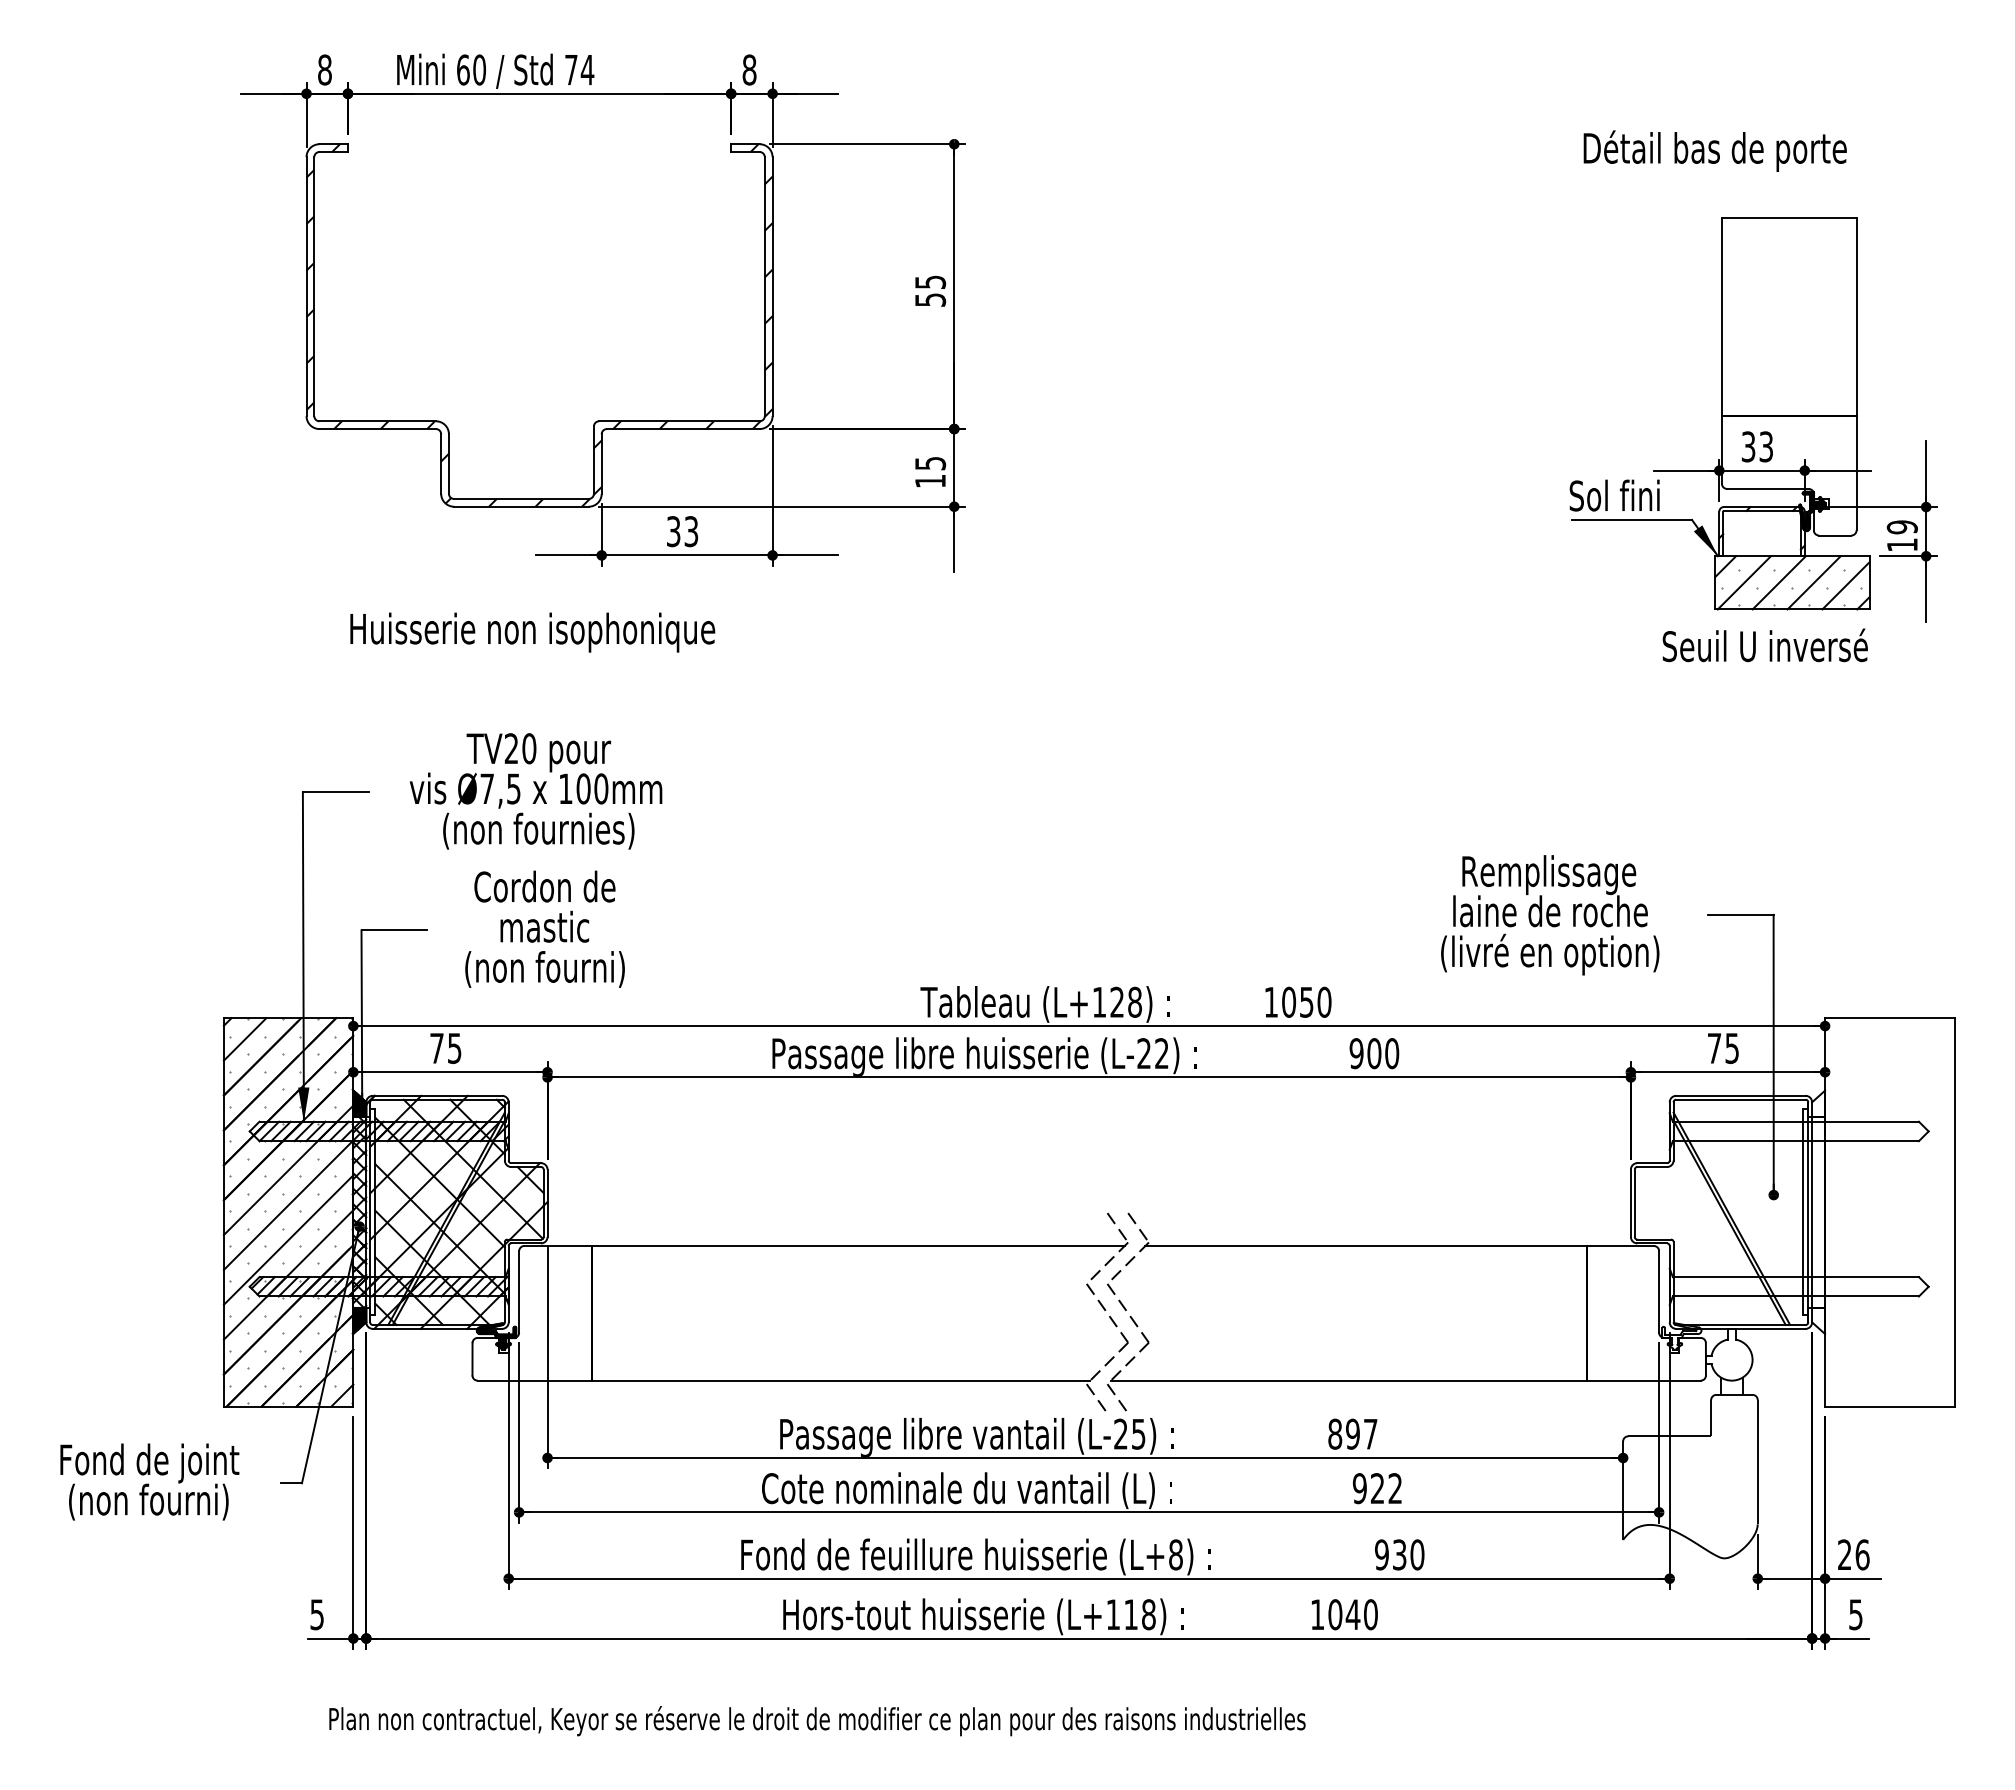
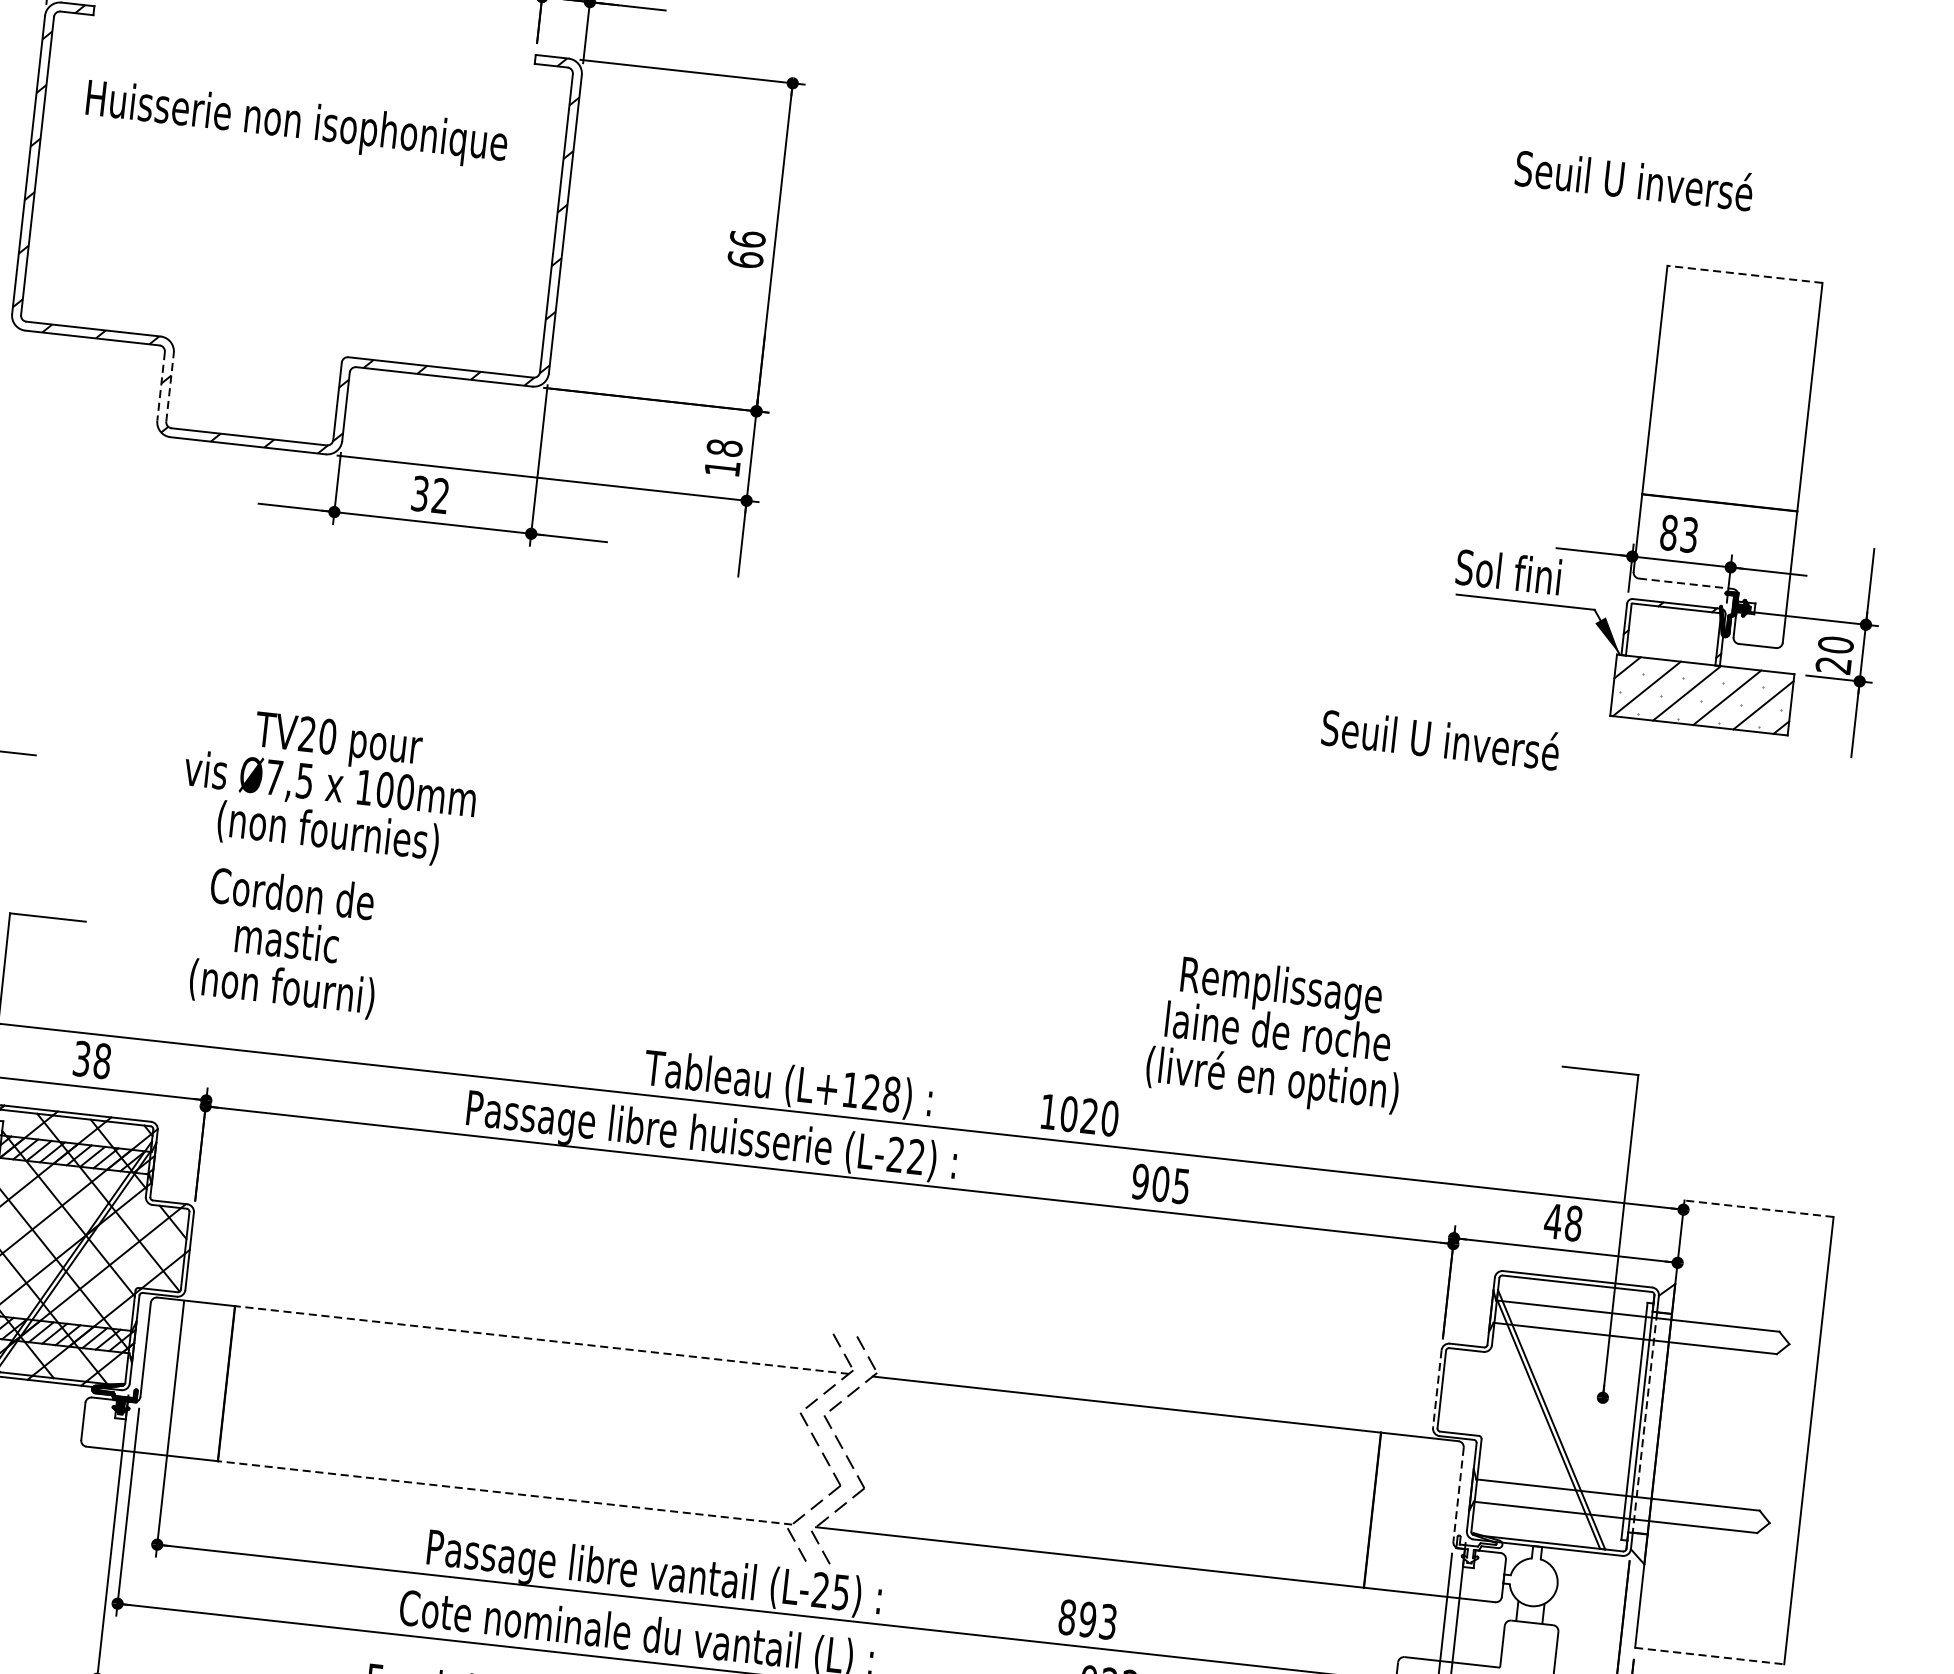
text: (1714, 150) -> (1667, 187), Détail bas de porte -> Seuil U inversé
line: (1788, 217) -> (1744, 273), solid -> dashed
text: (930, 290) -> (746, 248), 55 -> 66
text: (1748, 446) -> (1669, 532), 33 -> 83
text: (930, 463) -> (724, 447), 15 -> 18
line: (441, 464) -> (161, 386), solid -> dashed
line: (448, 464) -> (169, 387), solid -> dashed
line: (1767, 488) -> (1685, 583), solid -> dashed
text: (691, 531) -> (440, 495), 33 -> 32
text: (1901, 535) -> (1833, 654), 19 -> 20
text: (532, 632) -> (296, 124), moved
text: (1764, 645) -> (1439, 739), moved
text: (535, 791) -> (329, 786), moved
text: (1550, 915) -> (1277, 1035), moved
text: (544, 928) -> (286, 941), moved
text: (1306, 1001) -> (1089, 1115), 1050 -> 1020
line: (1889, 1018) -> (1758, 1209), solid -> dashed
text: (445, 1047) -> (91, 1058), 75 -> 38
text: (1723, 1047) -> (1563, 1221), 75 -> 48
text: (1392, 1053) -> (1181, 1186), 900 -> 905
line: (1630, 1203) -> (1436, 1389), solid -> dashed
line: (1812, 1212) -> (1645, 1422), solid -> dashed
line: (857, 1246) -> (541, 1340), solid -> dashed
line: (1659, 1291) -> (1459, 1494), solid -> dashed
line: (840, 1380) -> (504, 1492), solid -> dashed
line: (1889, 1406) -> (1709, 1655), solid -> dashed
text: (1370, 1433) -> (1108, 1621), 897 -> 893

